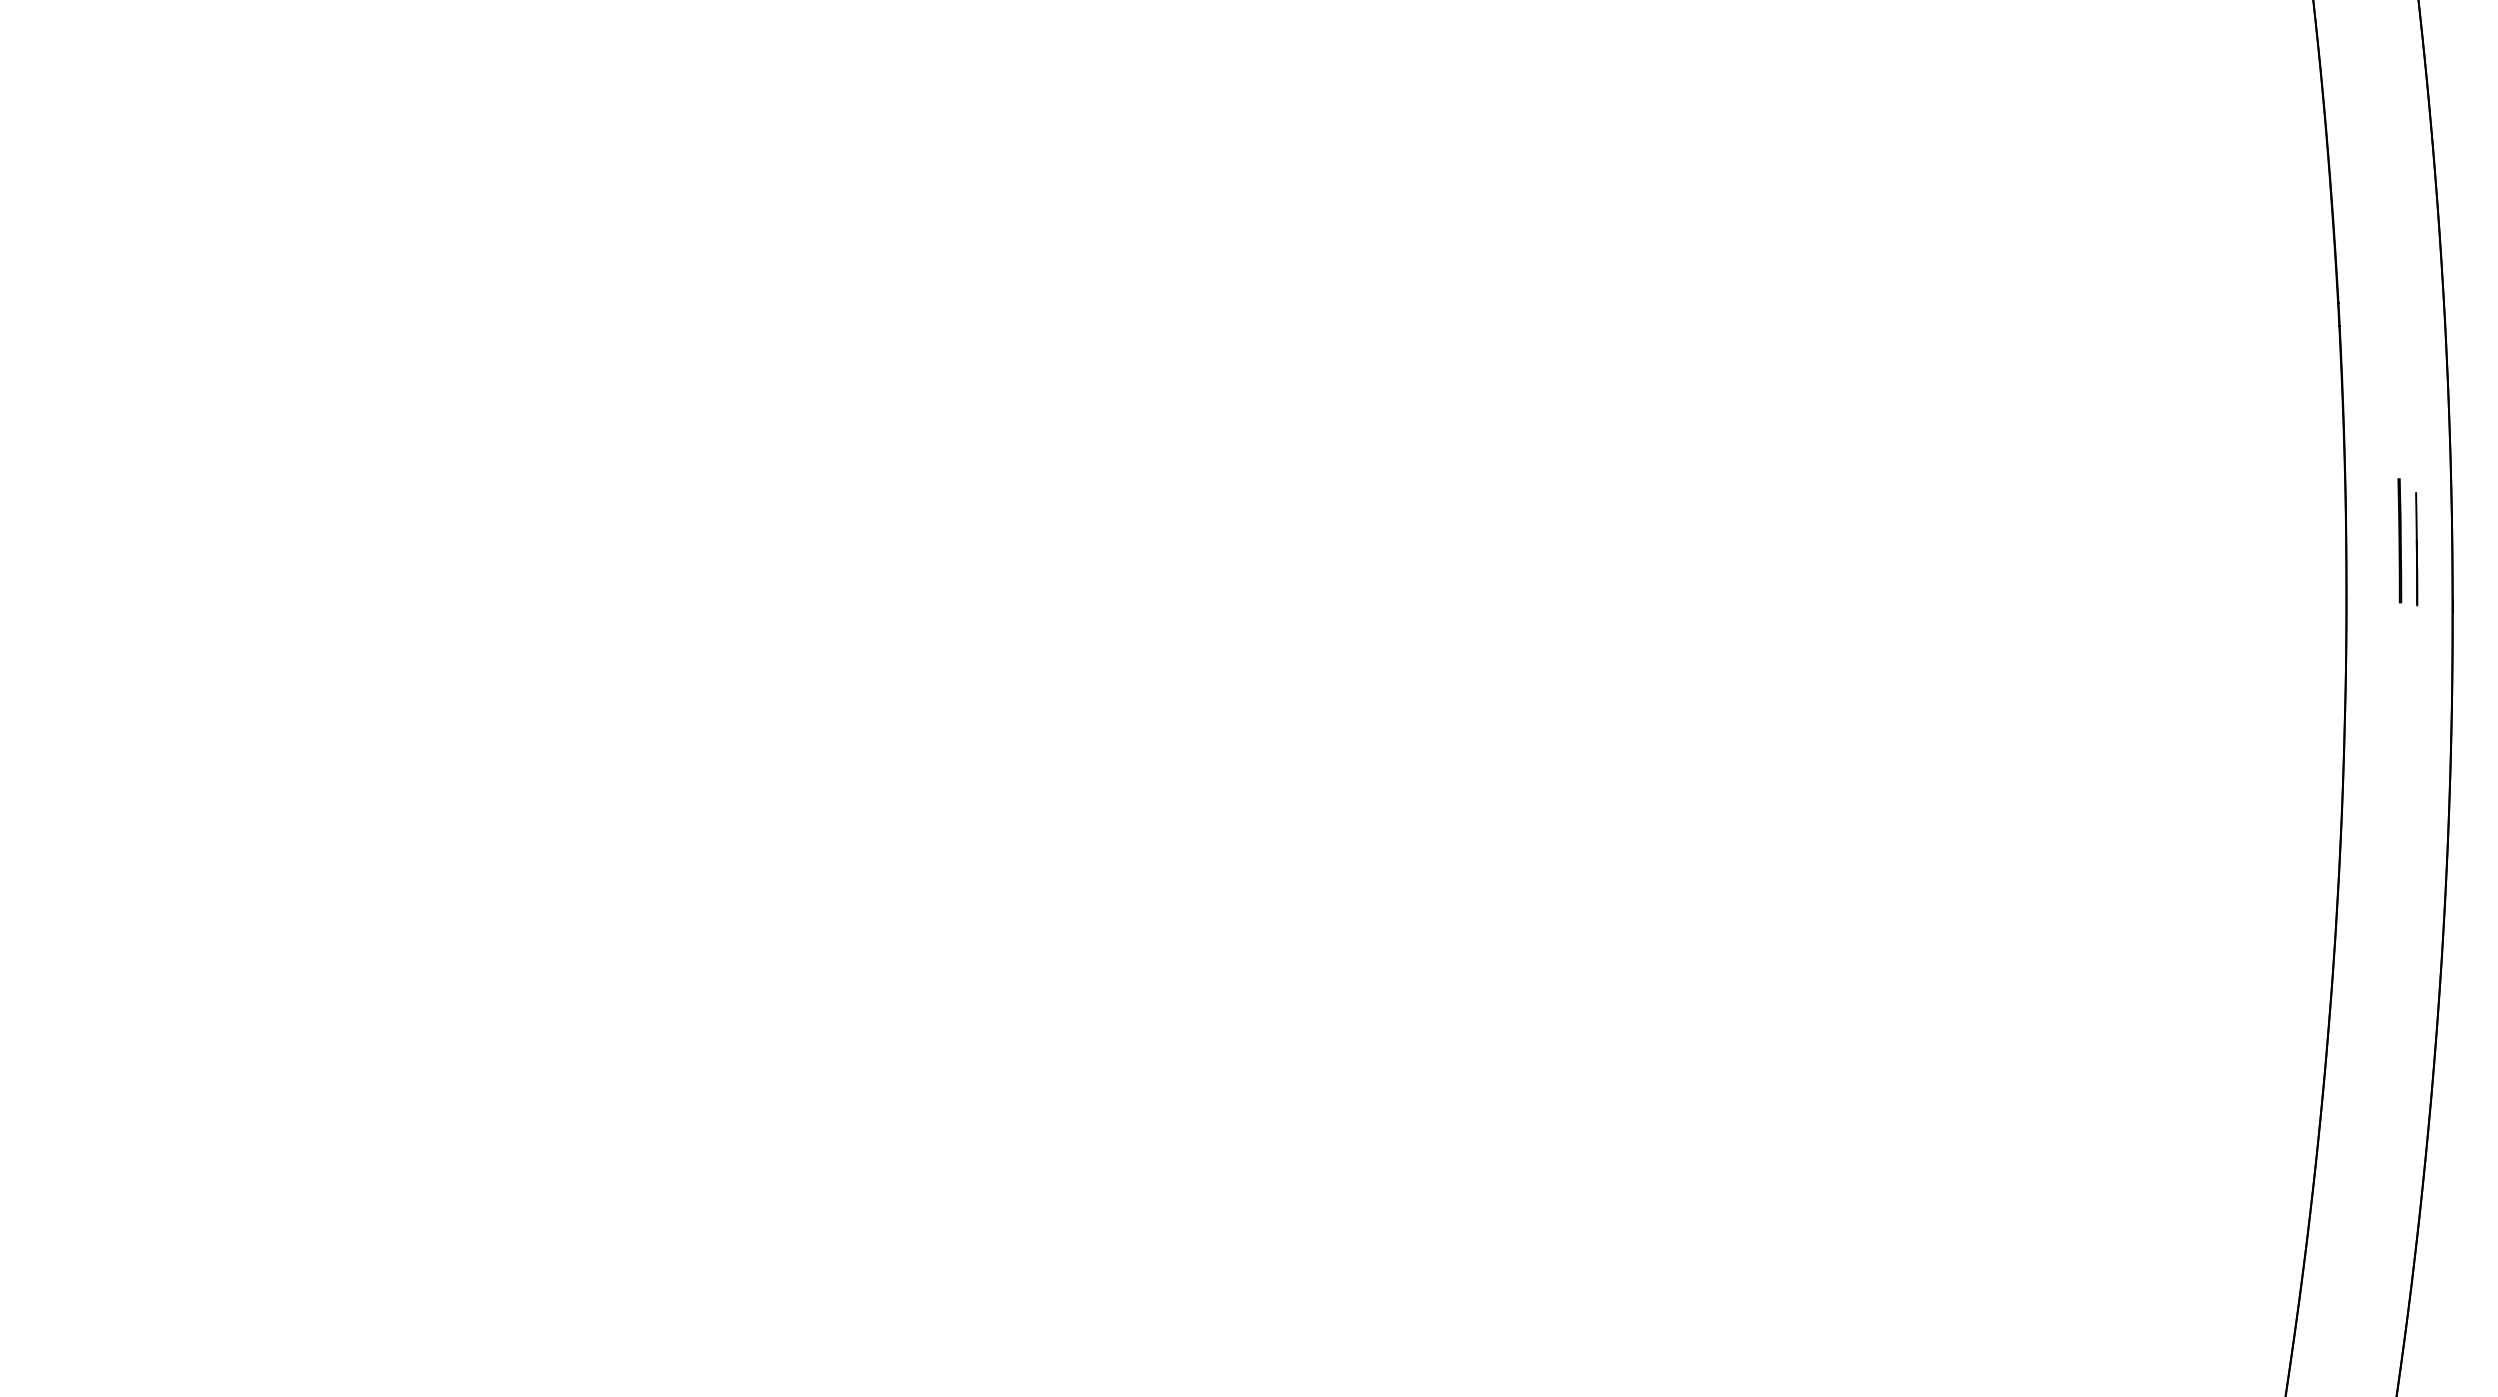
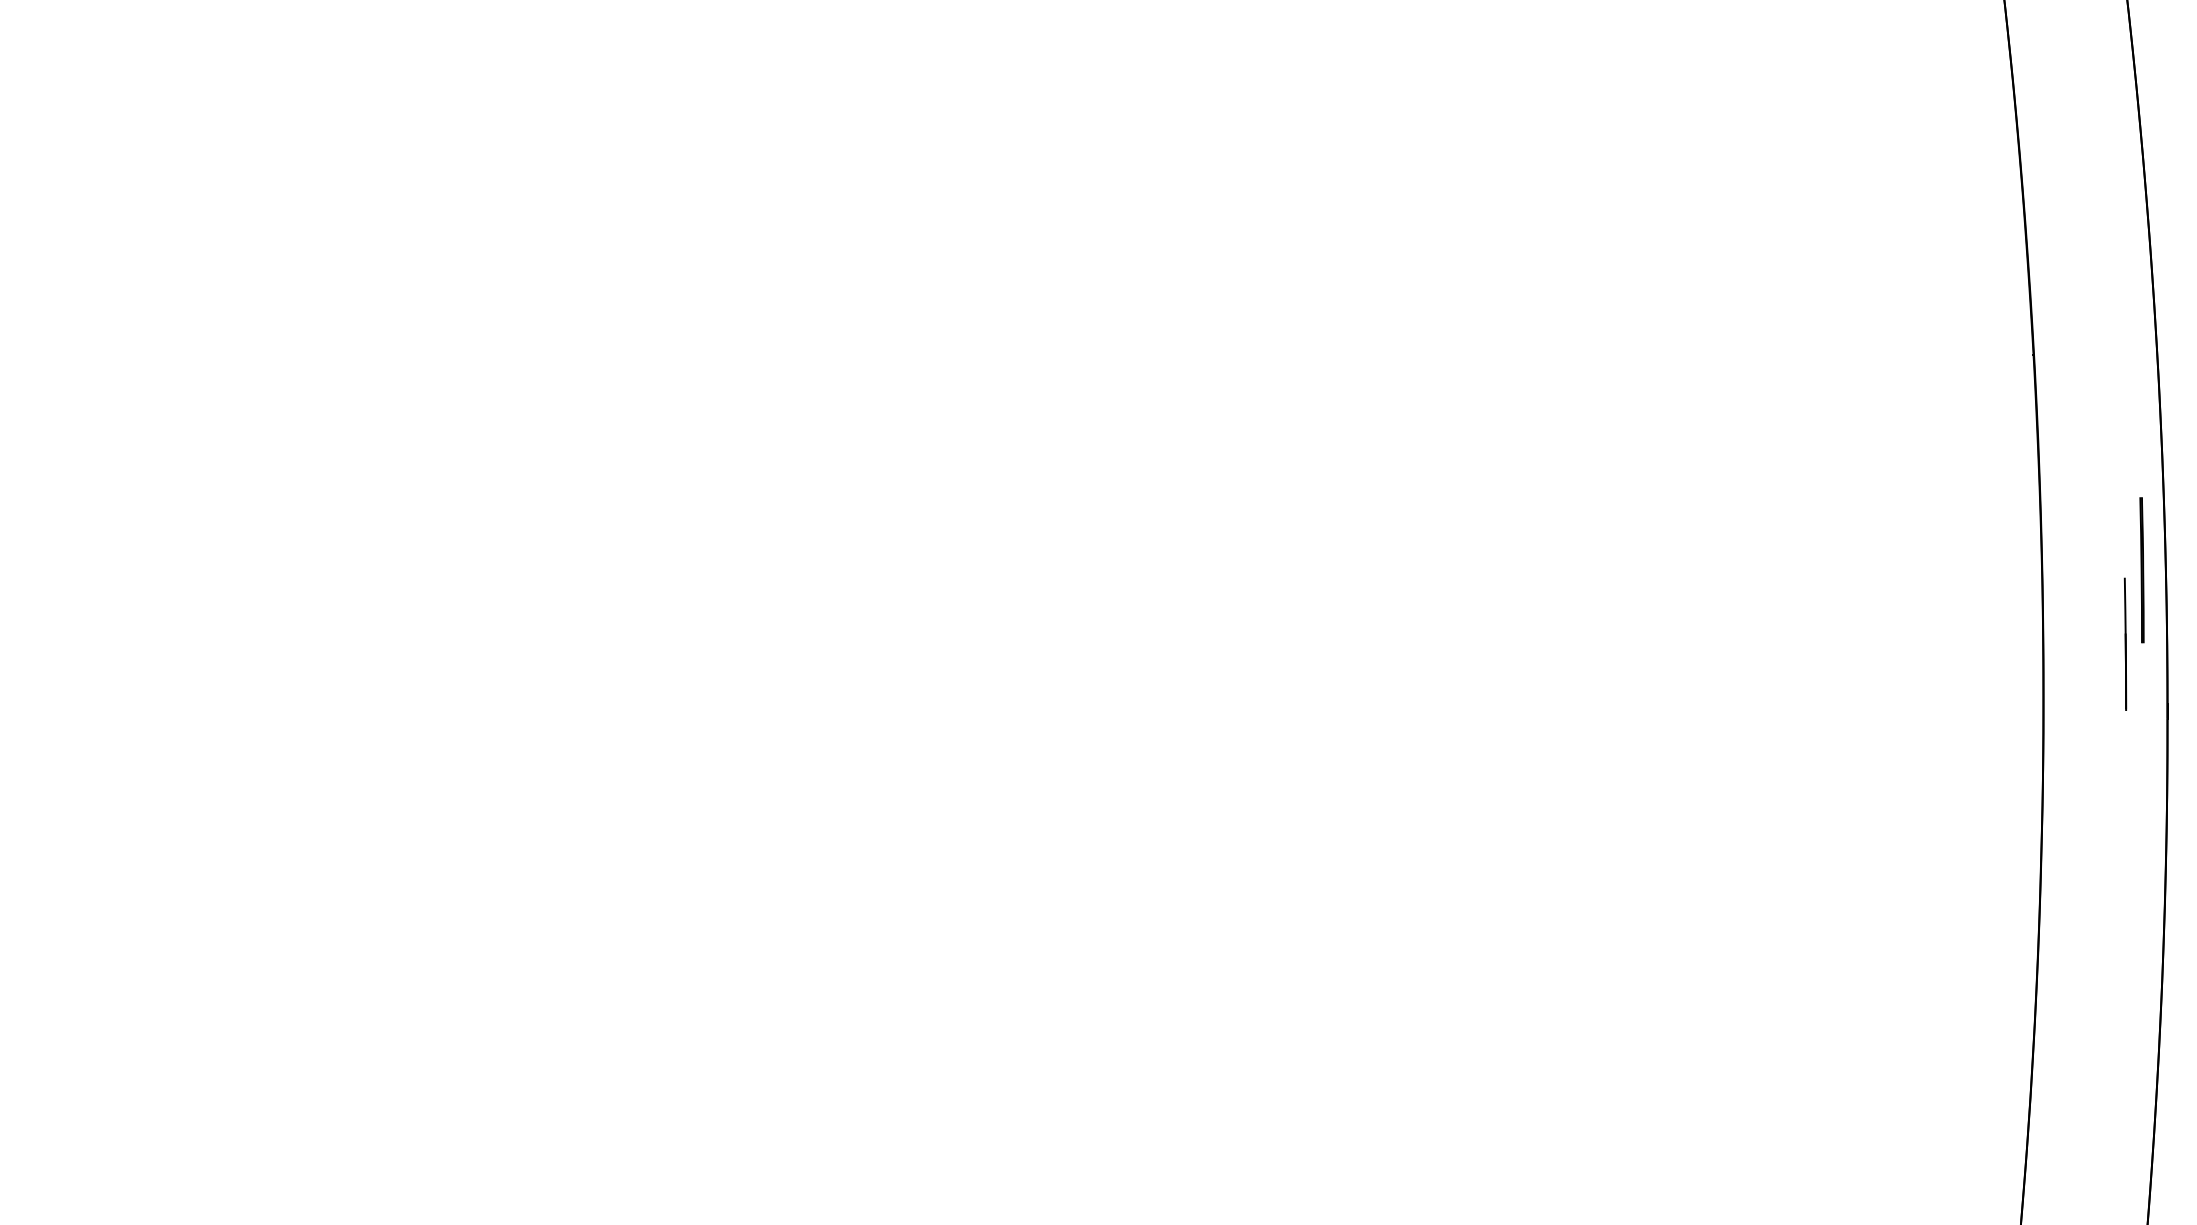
line: (2399, 540) -> (2141, 569), moved

